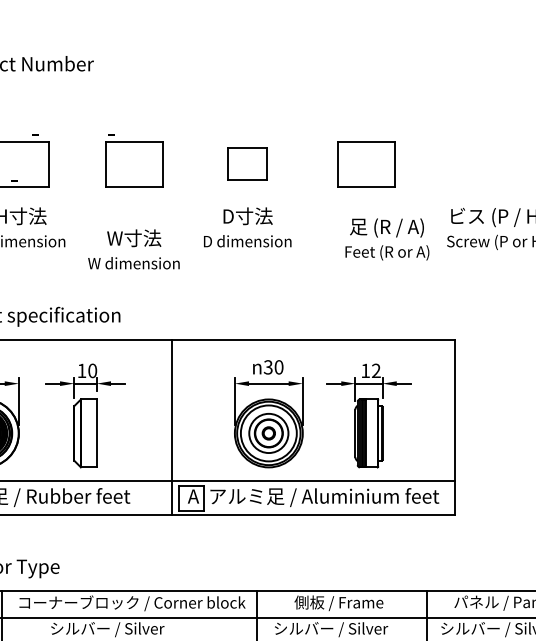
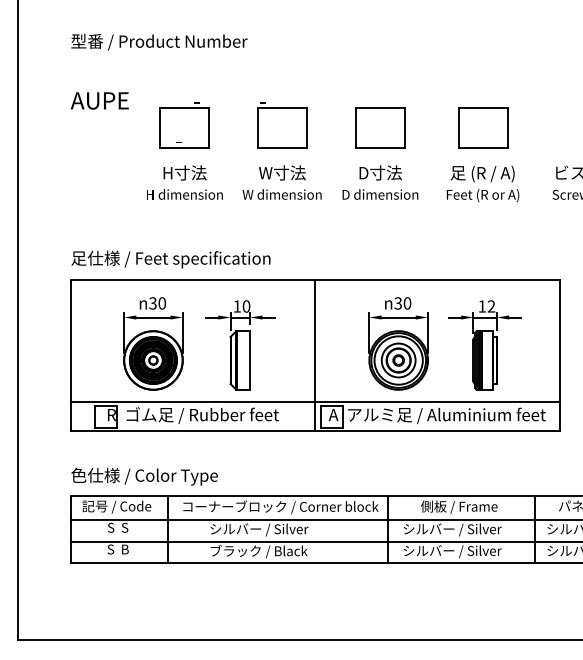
part: (247, 163) -> (380, 127), size x1.43
text: (386, 238) -> (482, 183), moved
text: (133, 249) -> (281, 182), moved

